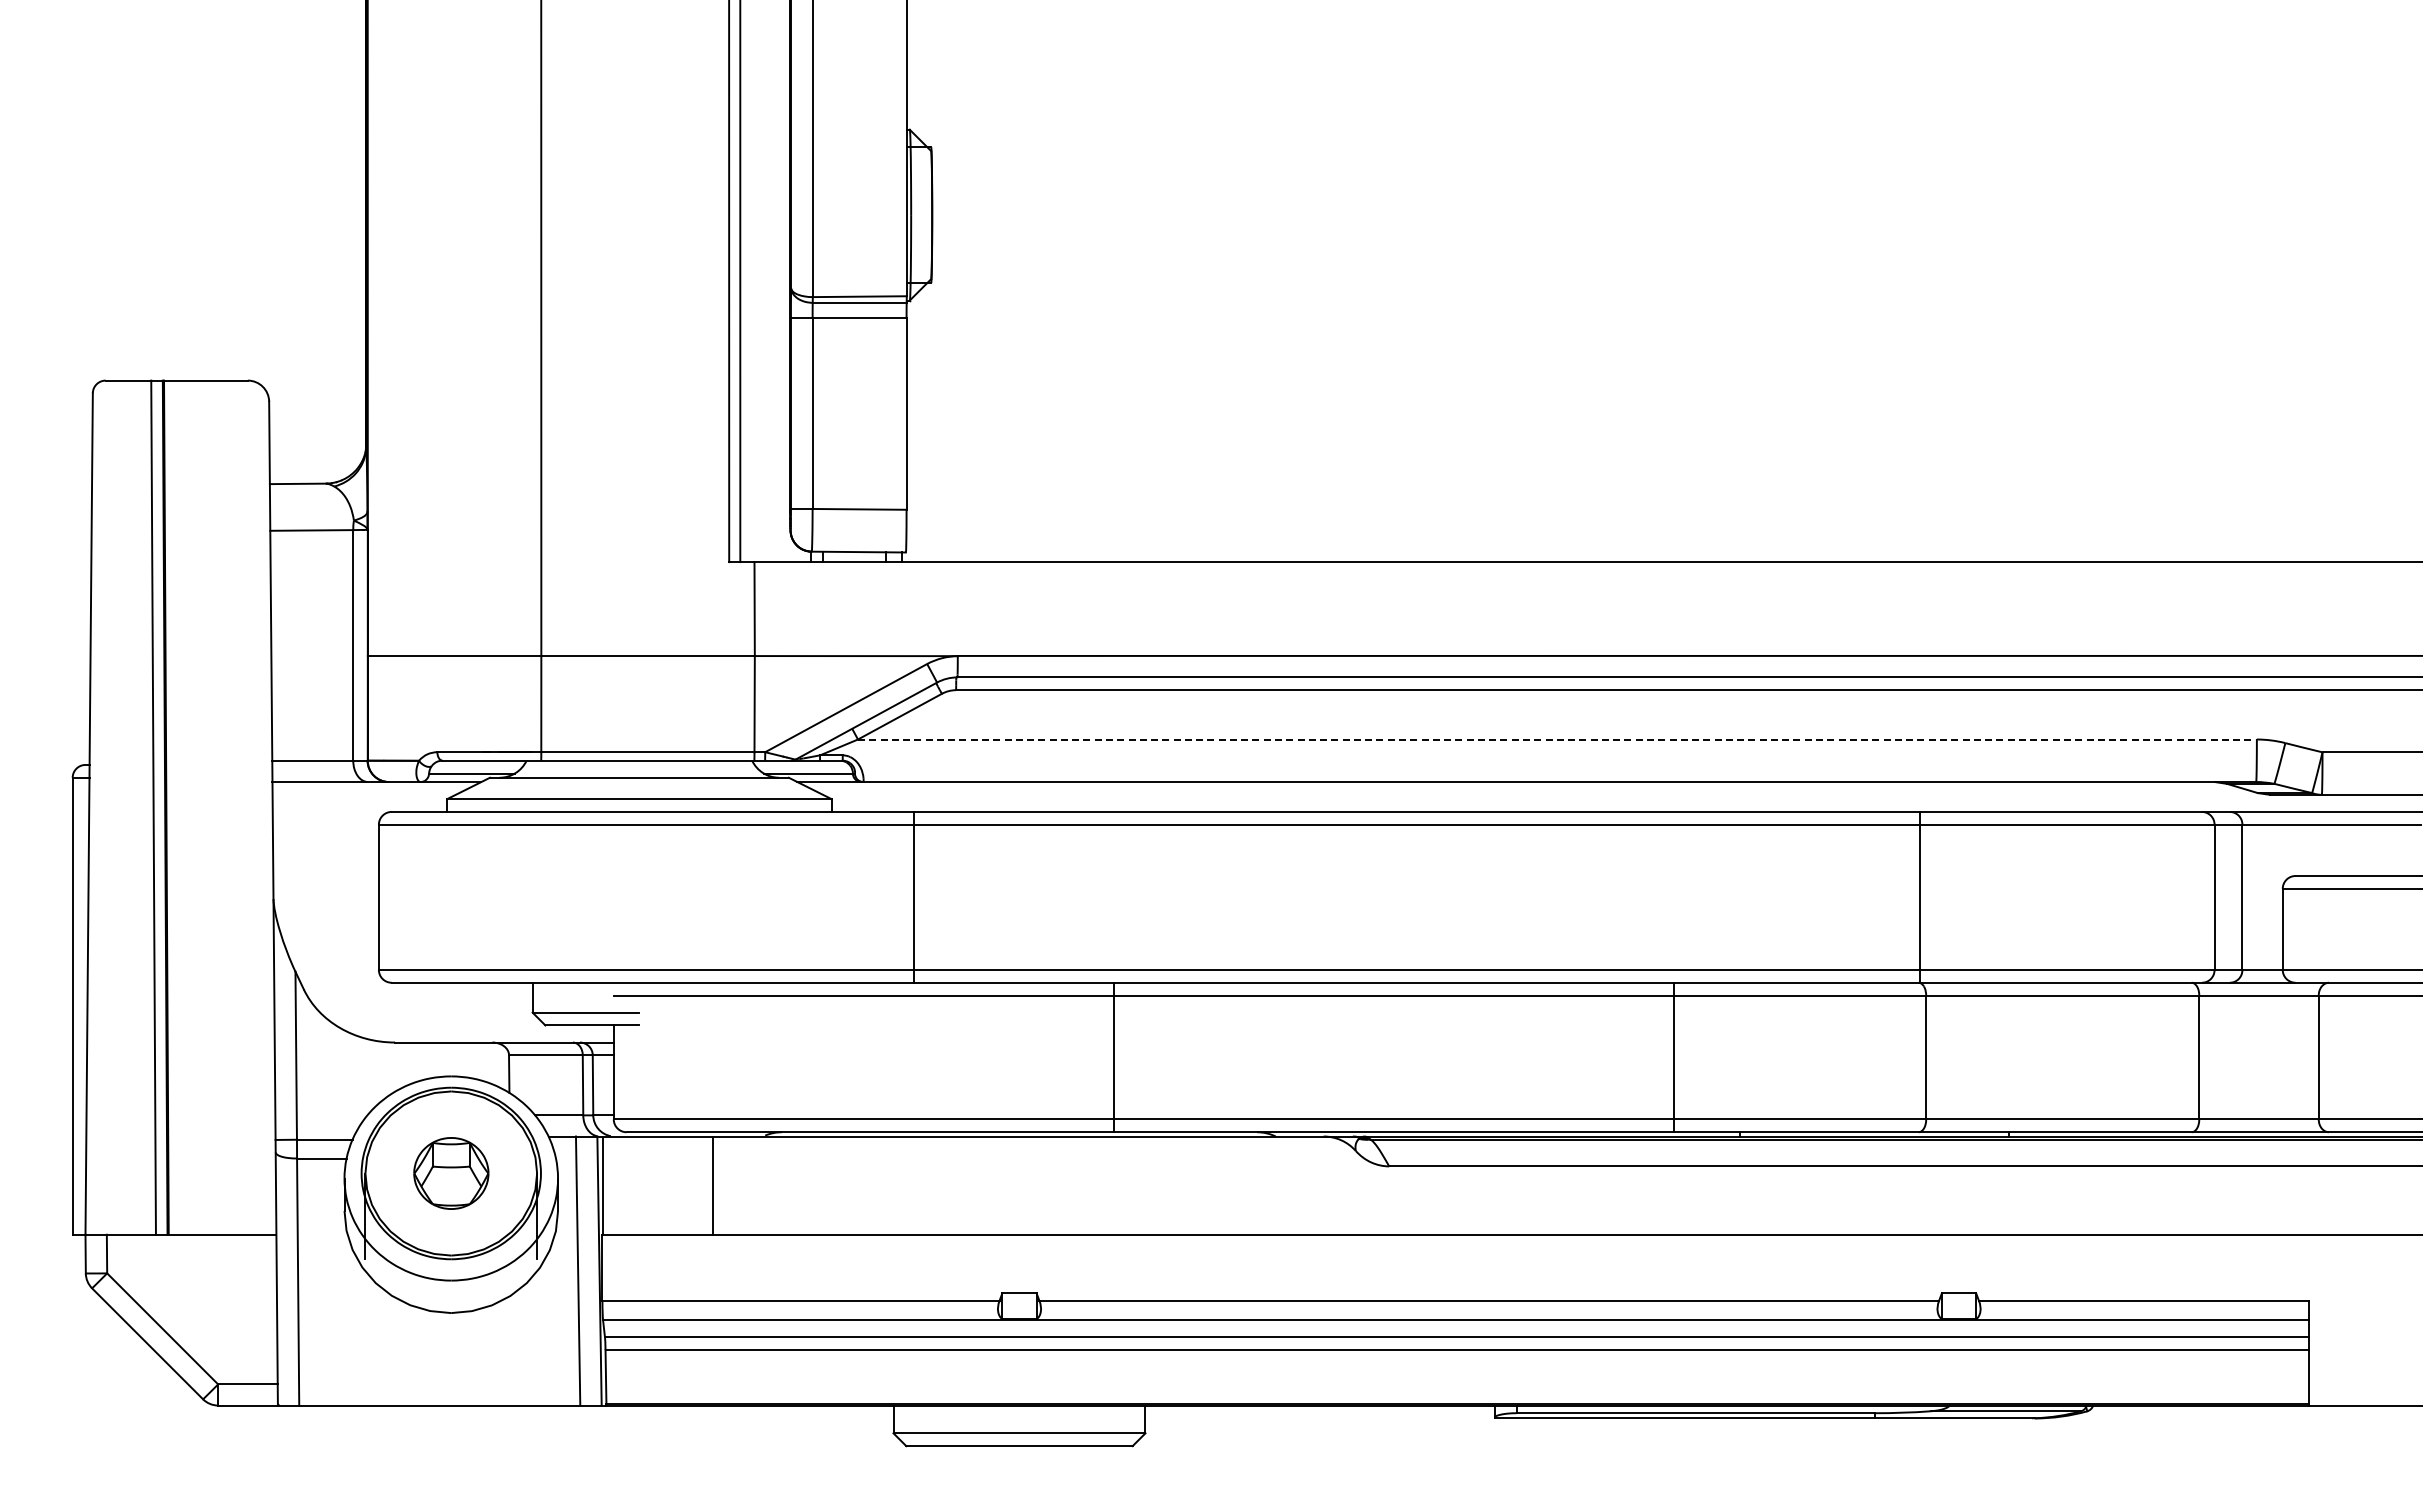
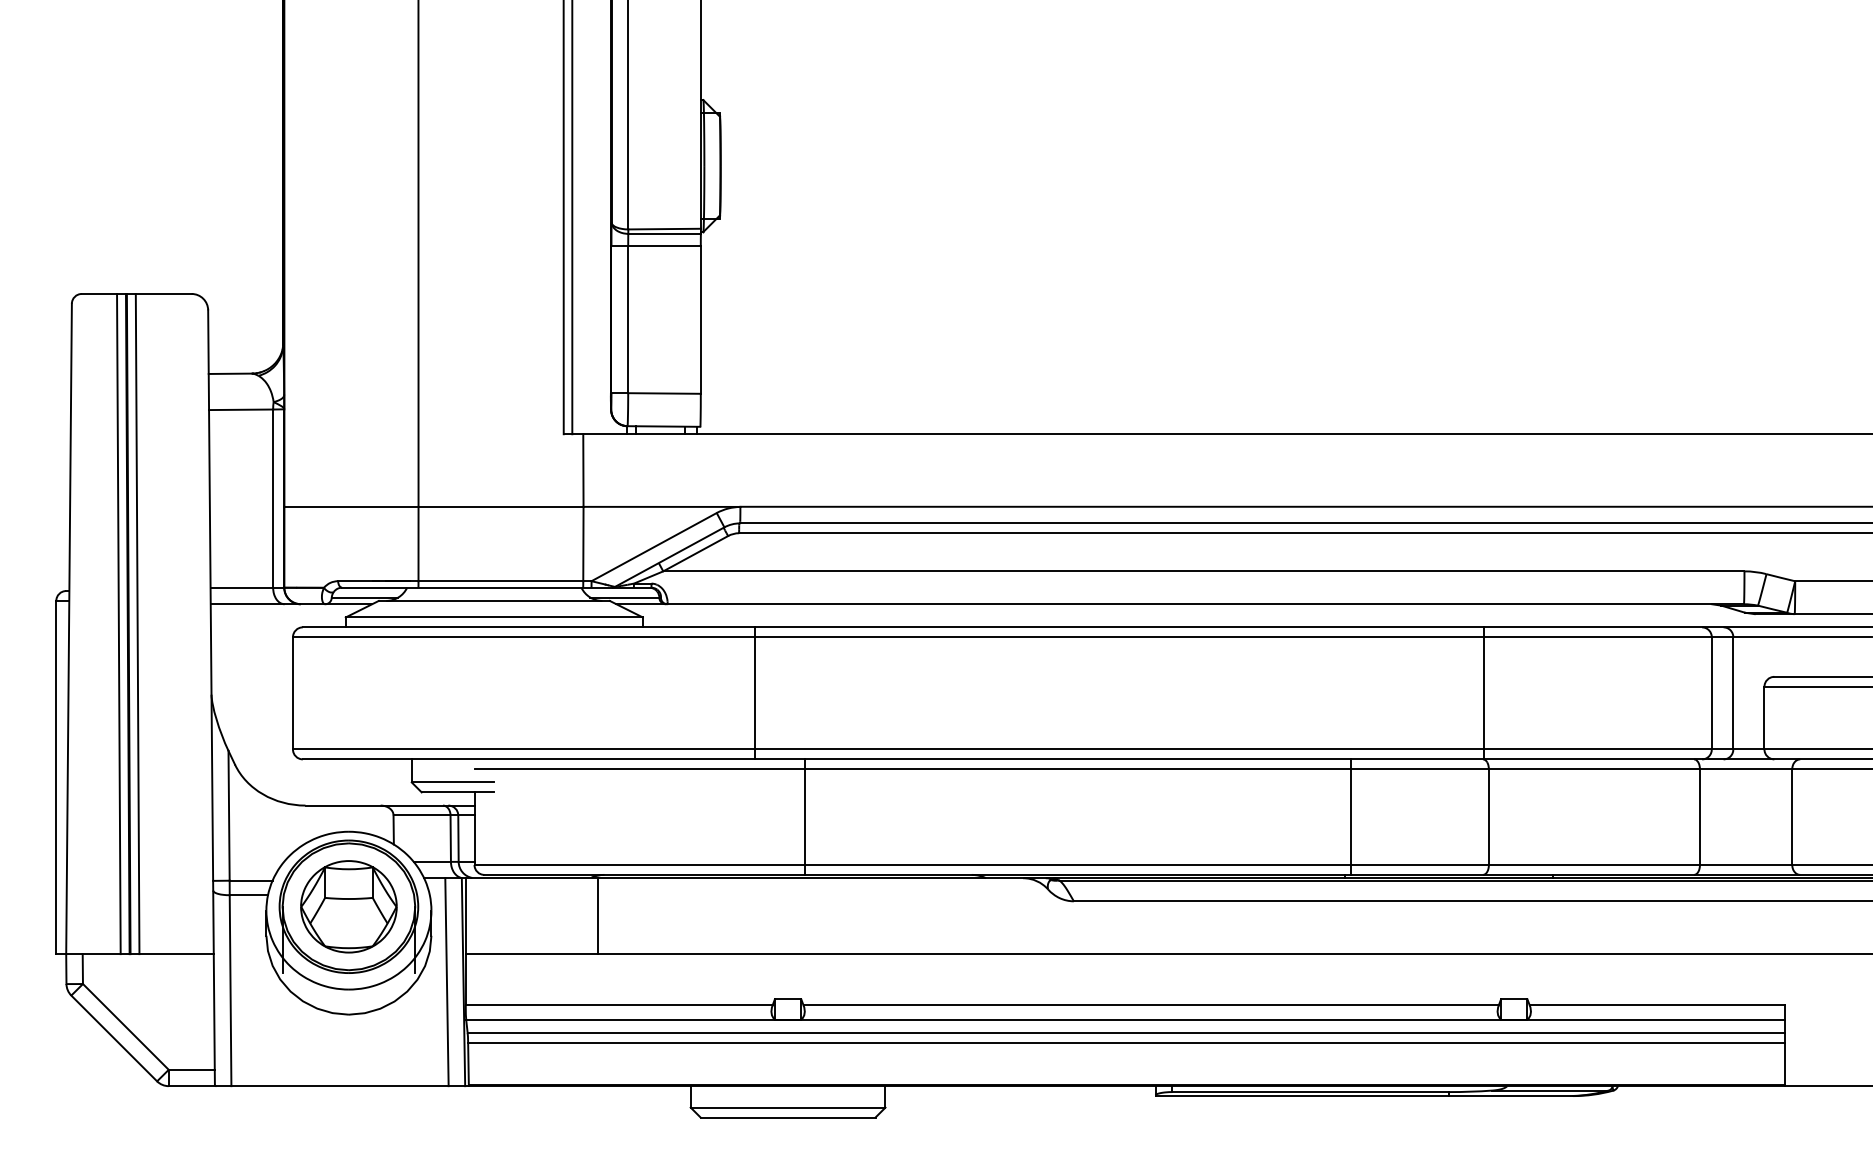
line: (1557, 739) -> (1203, 571), dashed -> solid
line: (177, 807) -> (137, 623), added
line: (913, 896) -> (754, 692), moved
line: (1113, 1057) -> (804, 817), moved
line: (1674, 1057) -> (1351, 817), moved
part: (451, 1173) -> (349, 906), size x1.67
line: (713, 1185) -> (597, 916), moved

